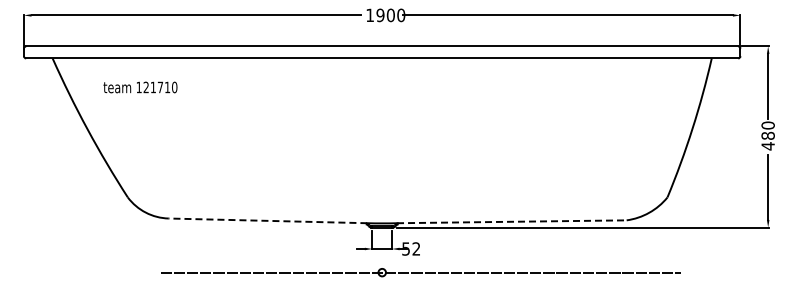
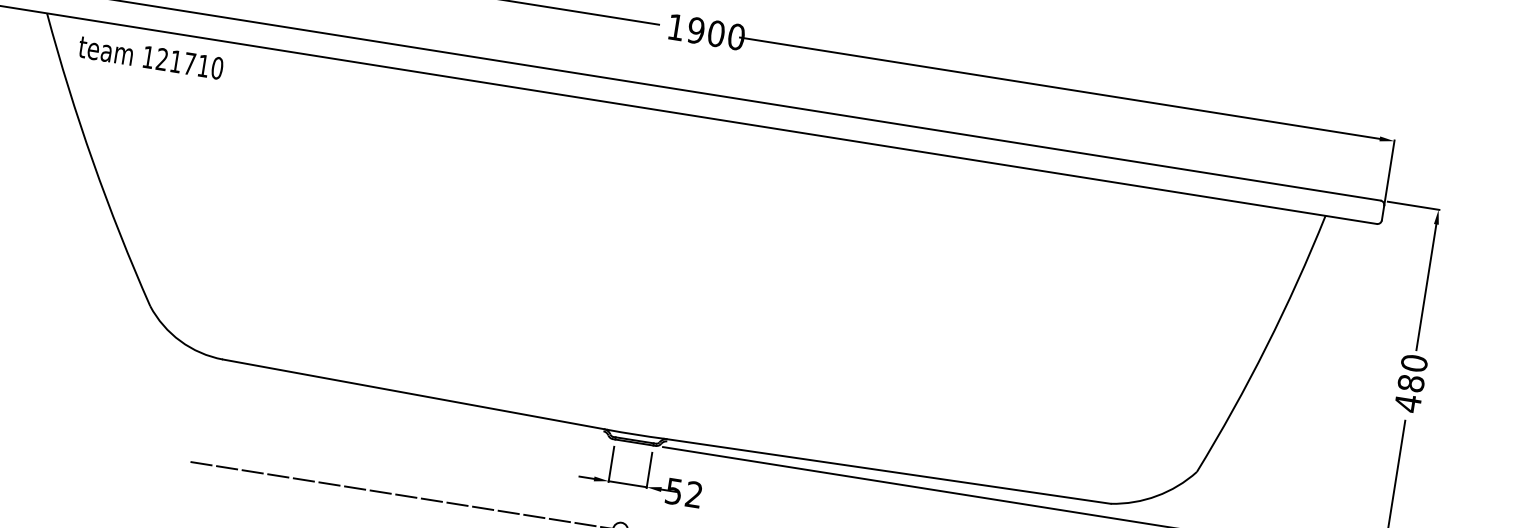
text: (140, 87) -> (151, 57), moved
line: (267, 220) -> (414, 393), dashed -> solid
line: (511, 221) -> (887, 470), dashed -> solid

